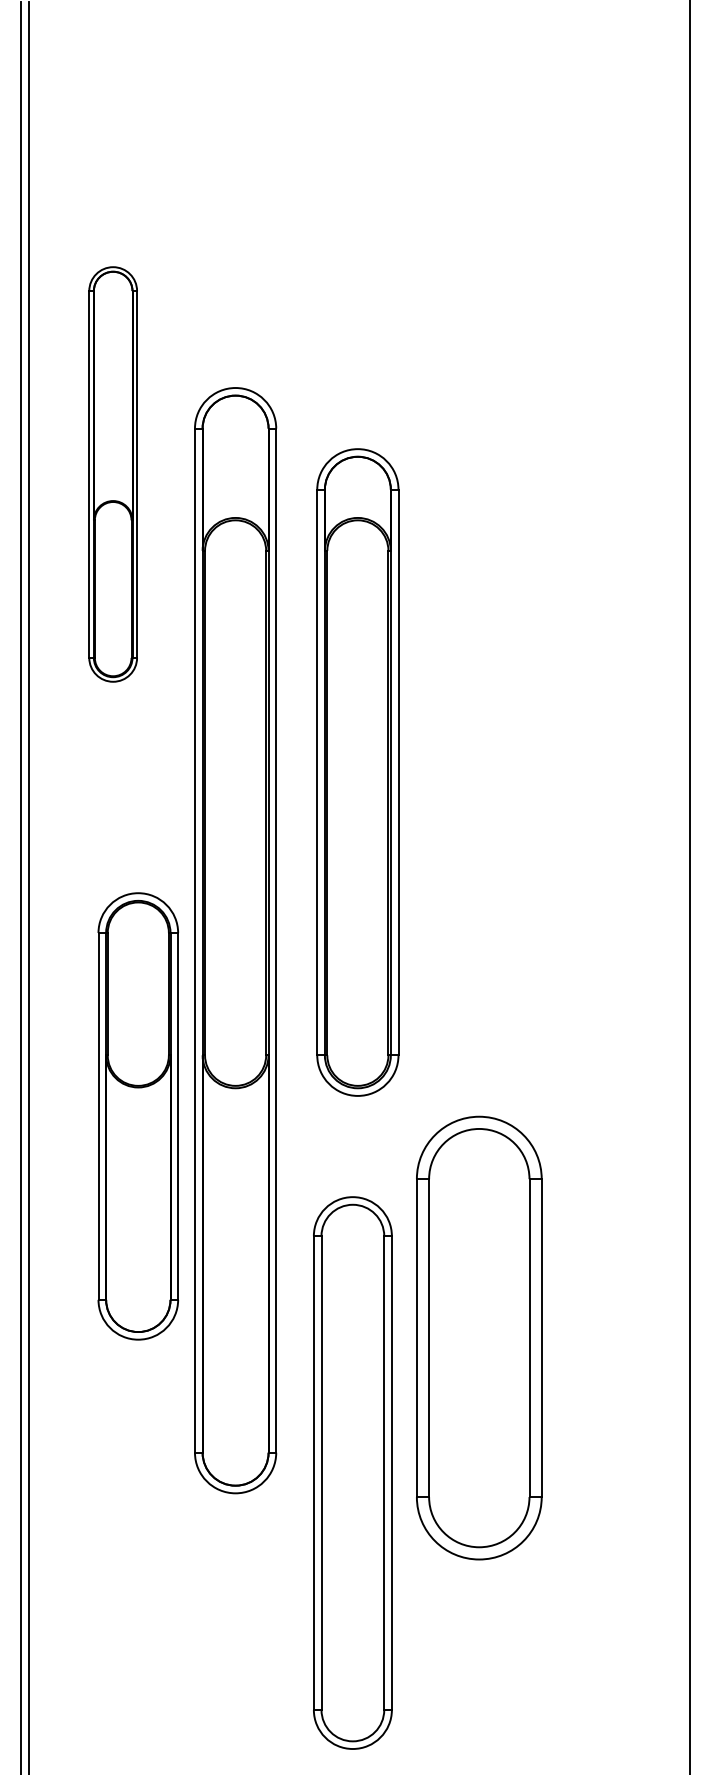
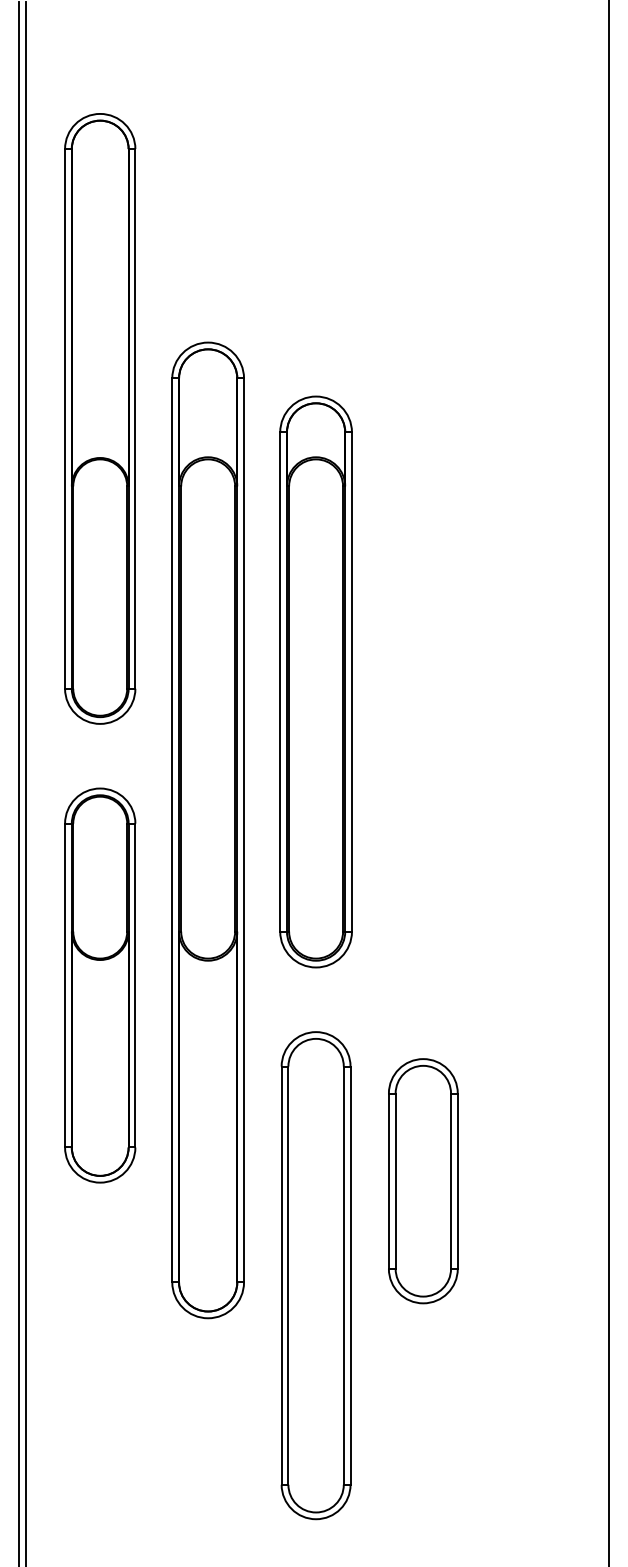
part: (112, 474) -> (99, 418), size x1.67
part: (137, 1116) -> (99, 985), moved
part: (479, 1337) -> (423, 1180), size x0.62
part: (352, 1472) -> (315, 1275), moved

